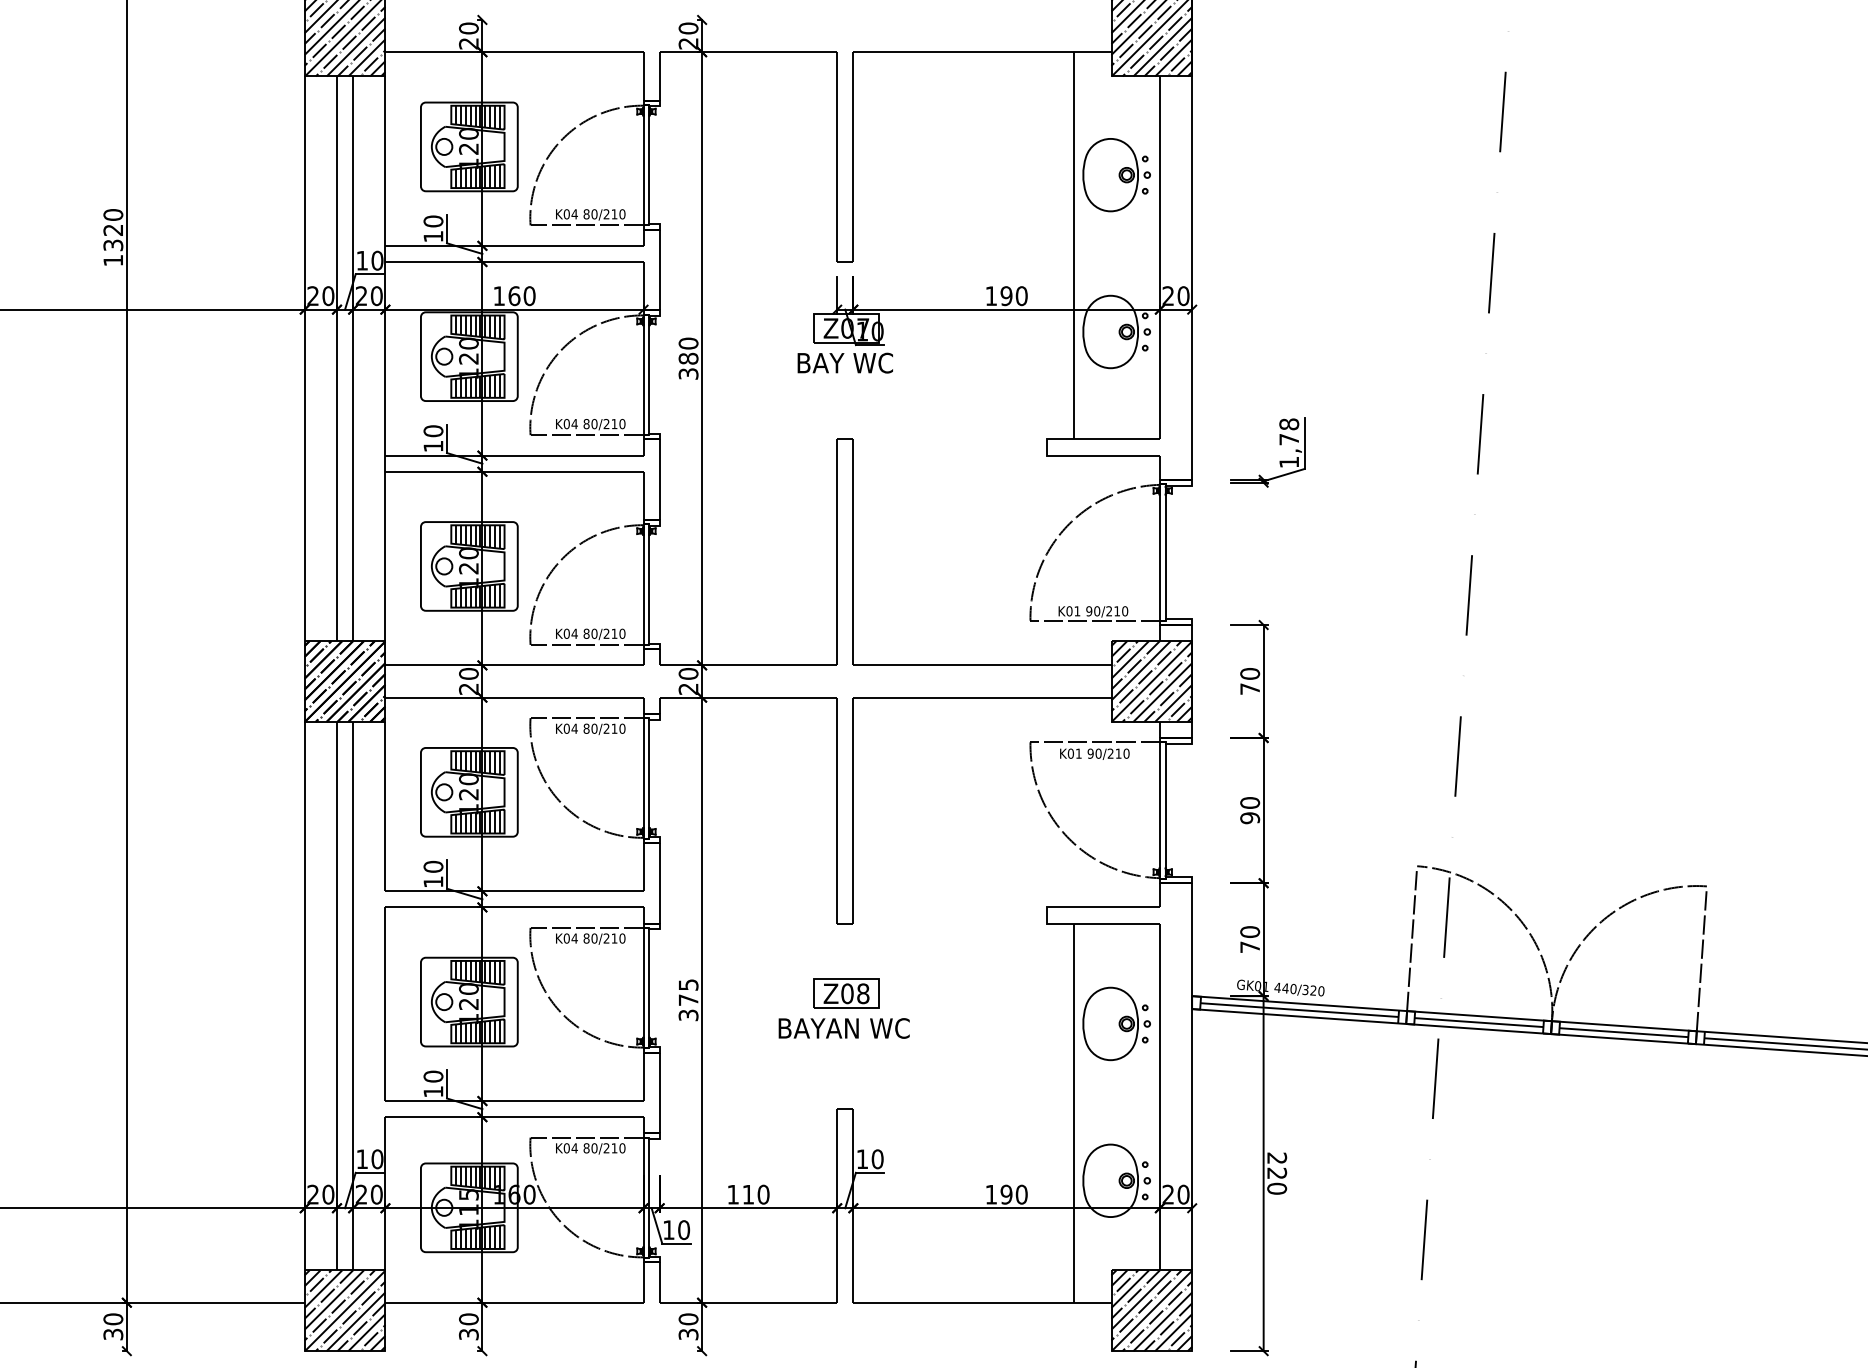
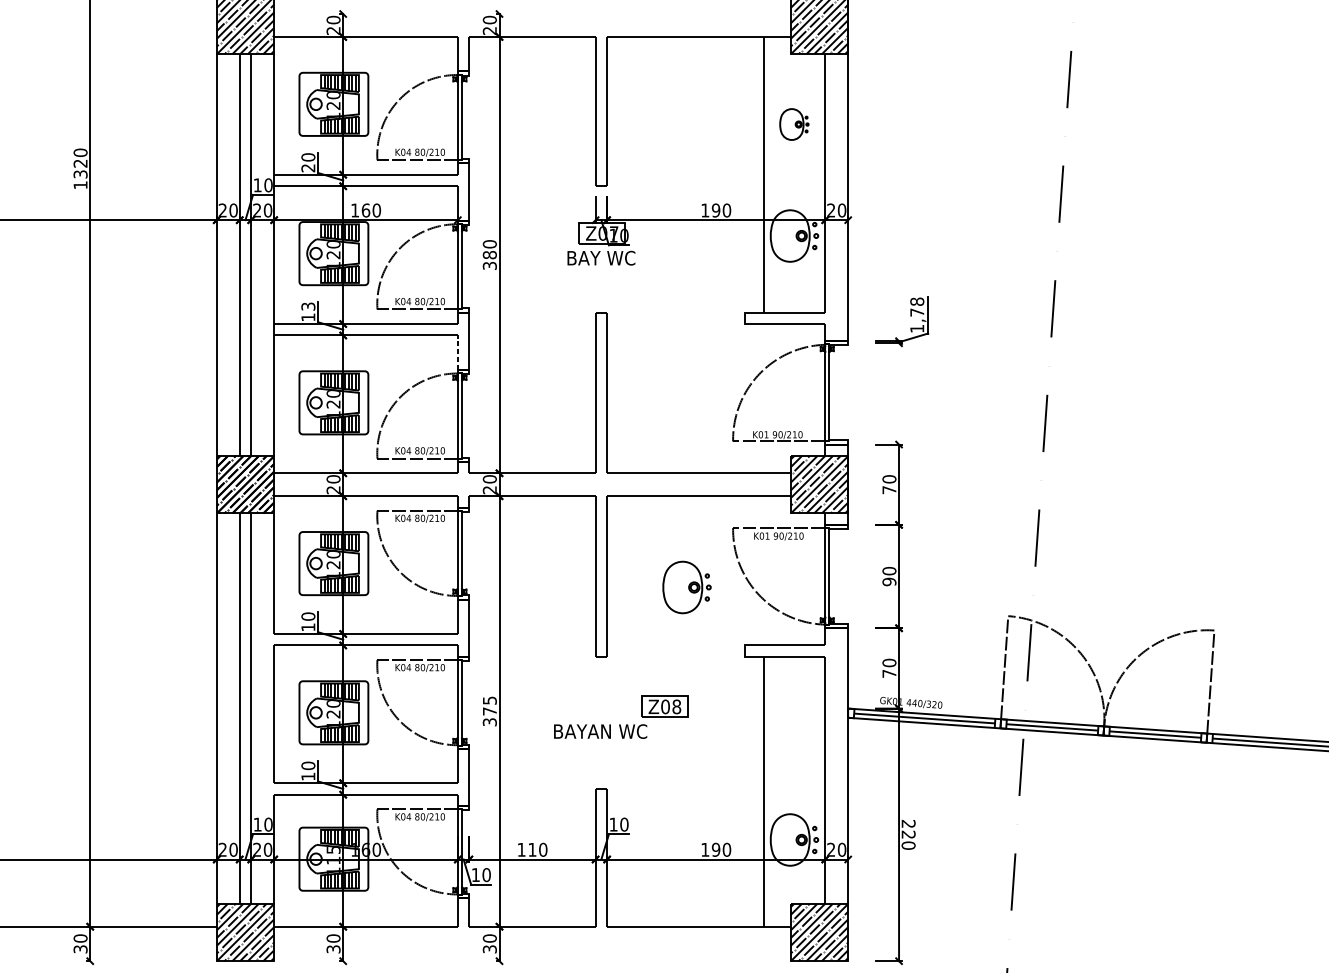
part: (1116, 175) -> (794, 124), size x0.6
text: (433, 236) -> (308, 168), 10 -> 20
text: (433, 431) -> (308, 306), 10 -> 13
line: (643, 495) -> (457, 352), solid -> dashed
part: (846, 993) -> (664, 706), moved
part: (1116, 1023) -> (686, 587), moved

